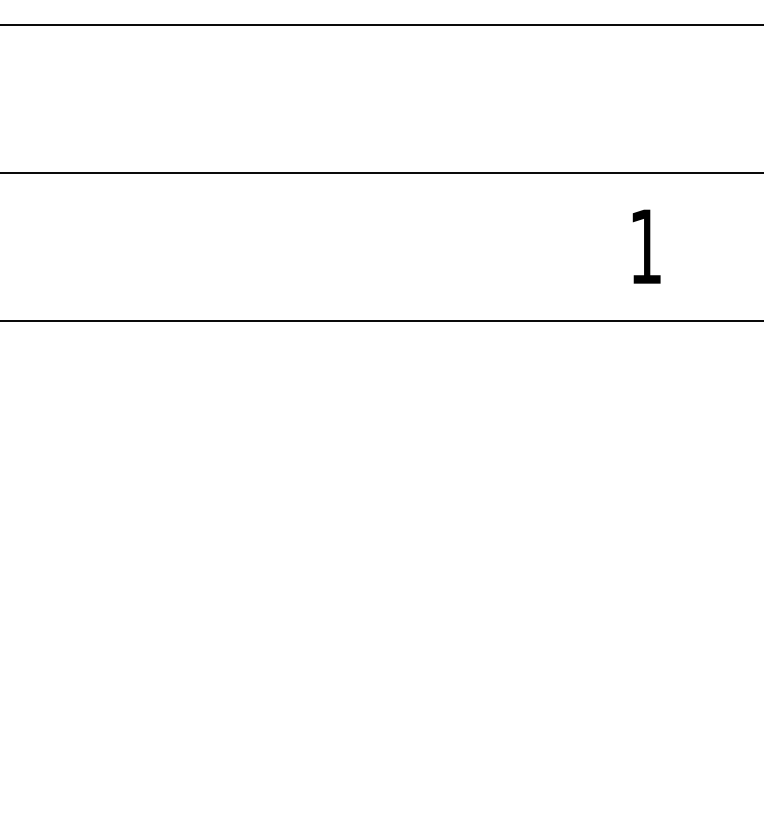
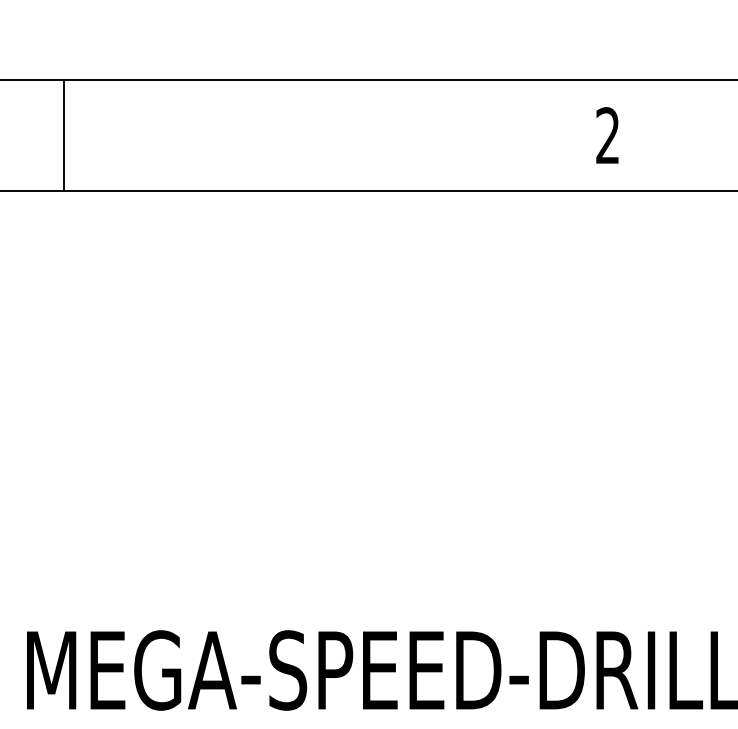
text: (645, 246) -> (607, 135), 1 -> 2

